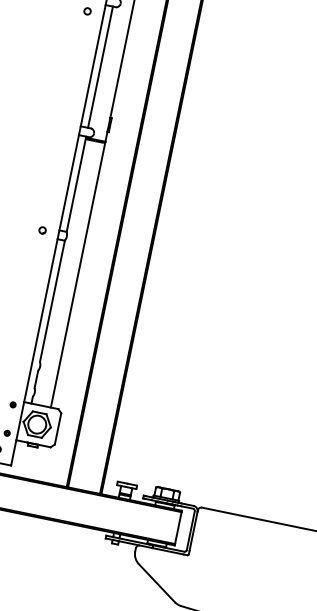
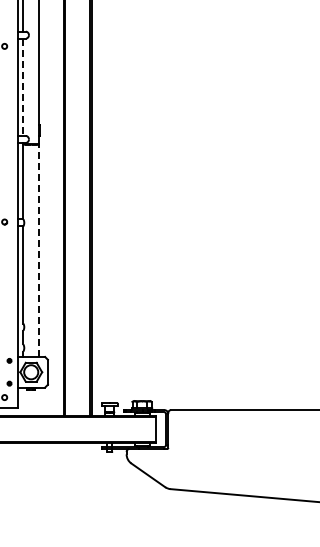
line: (100, 67) -> (23, 87), solid -> dashed
line: (78, 274) -> (39, 250), solid -> dashed

